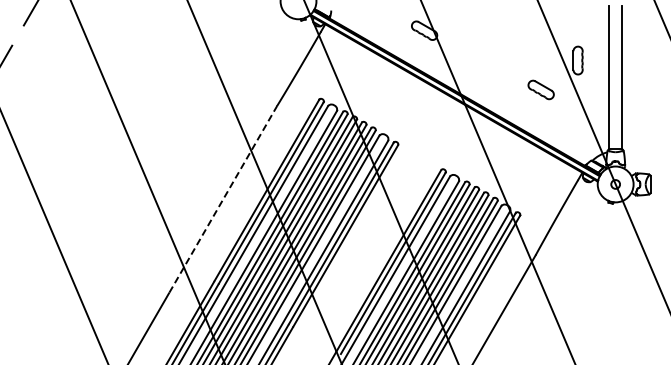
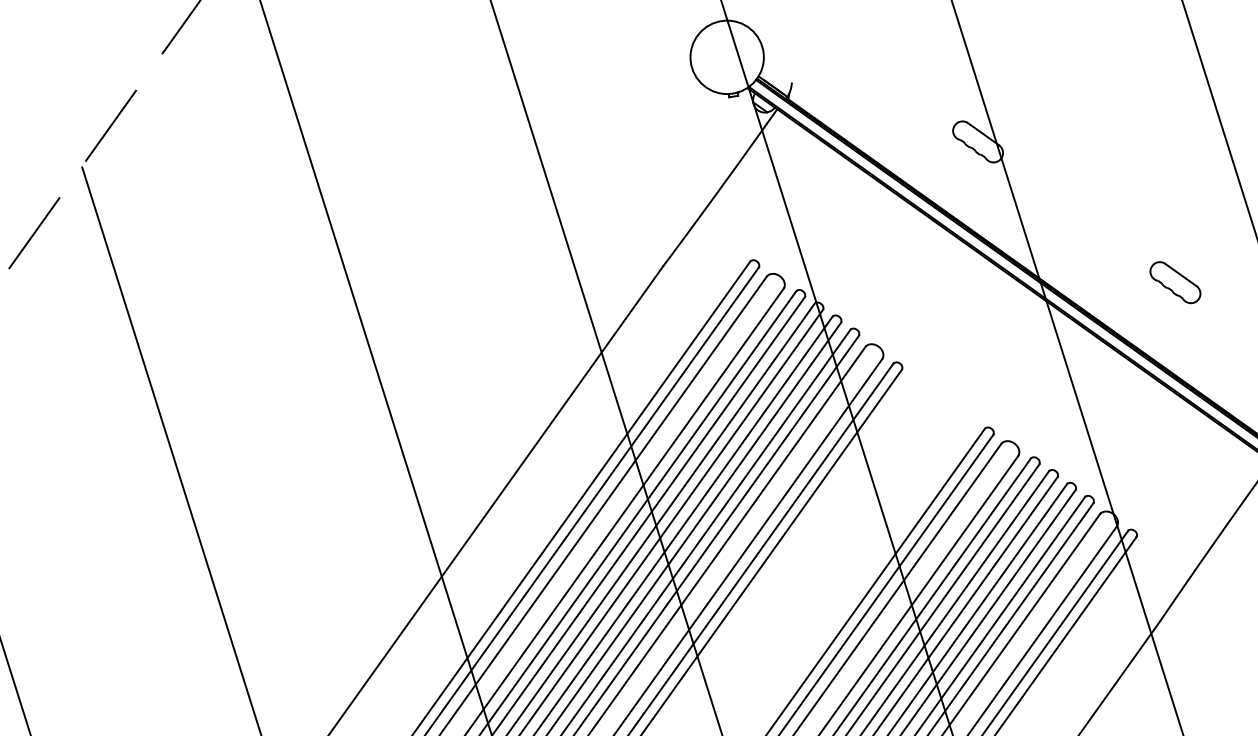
part: (540, 89) -> (1174, 281), moved
line: (223, 199) -> (535, 446), dashed -> solid

